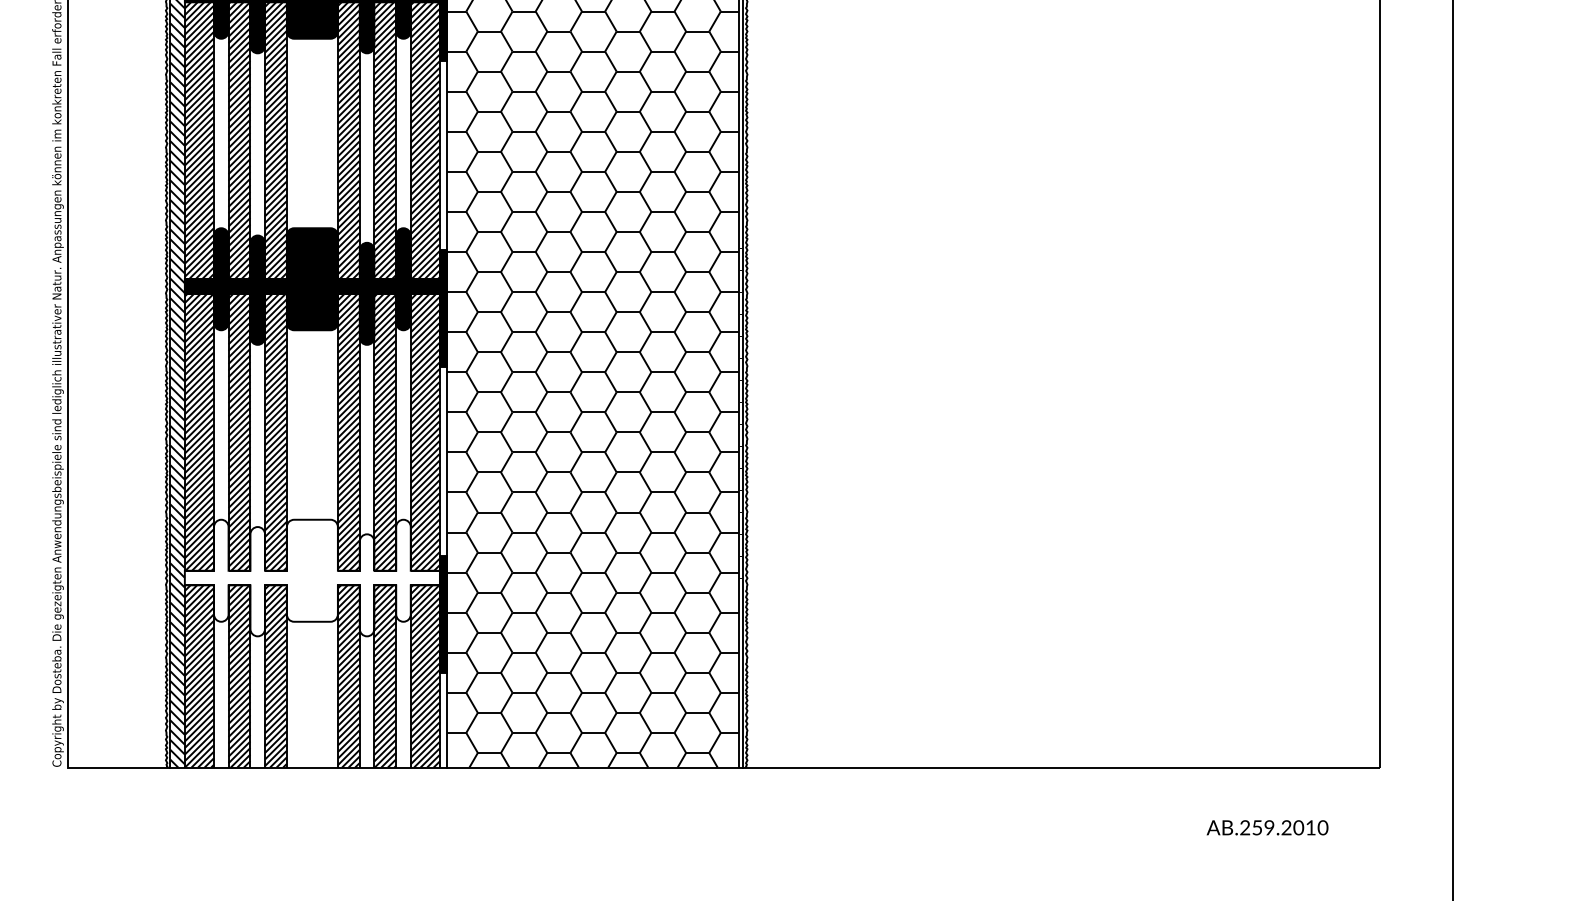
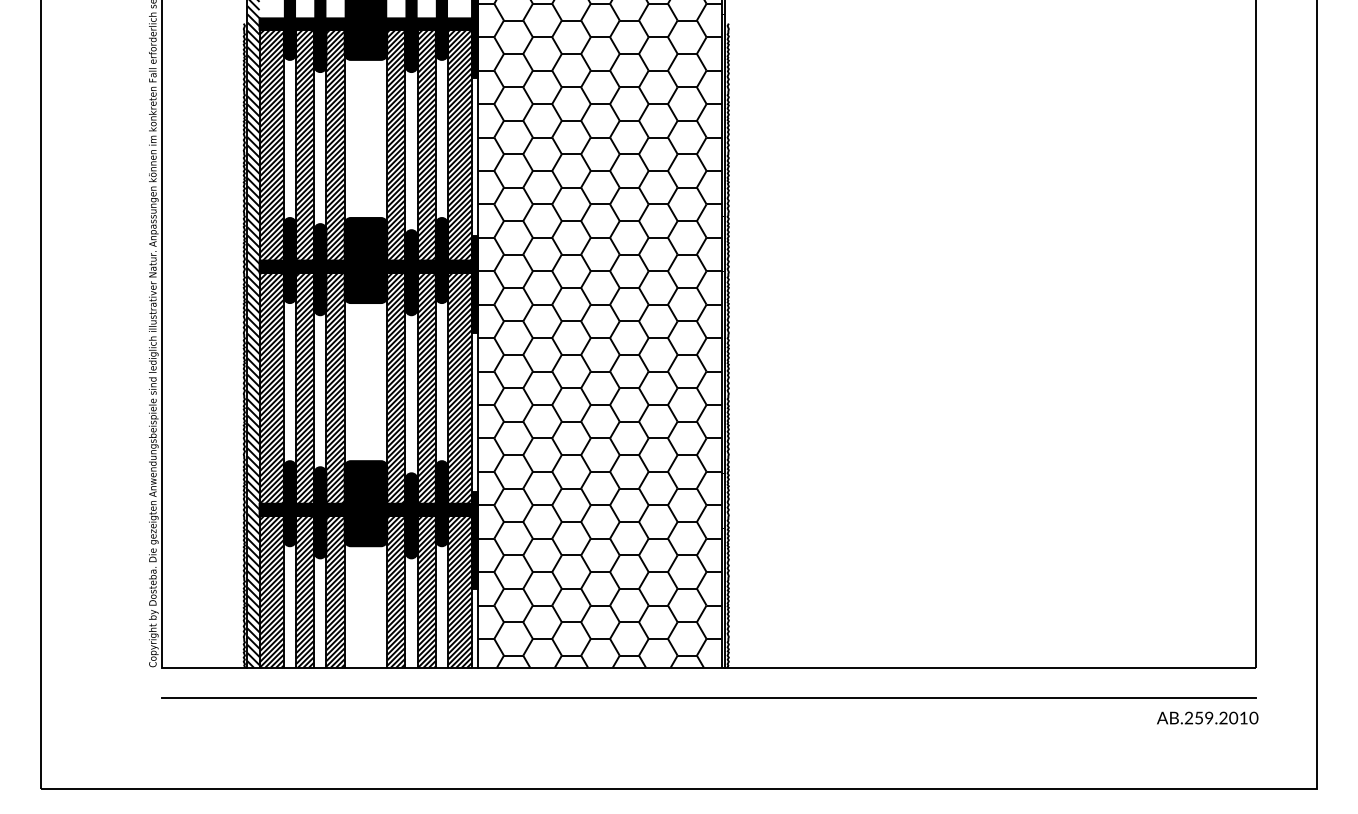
fill: (311, 577) -> (365, 509), added
line: (724, 804) -> (709, 698), added
text: (1267, 827) -> (1207, 717), moved

